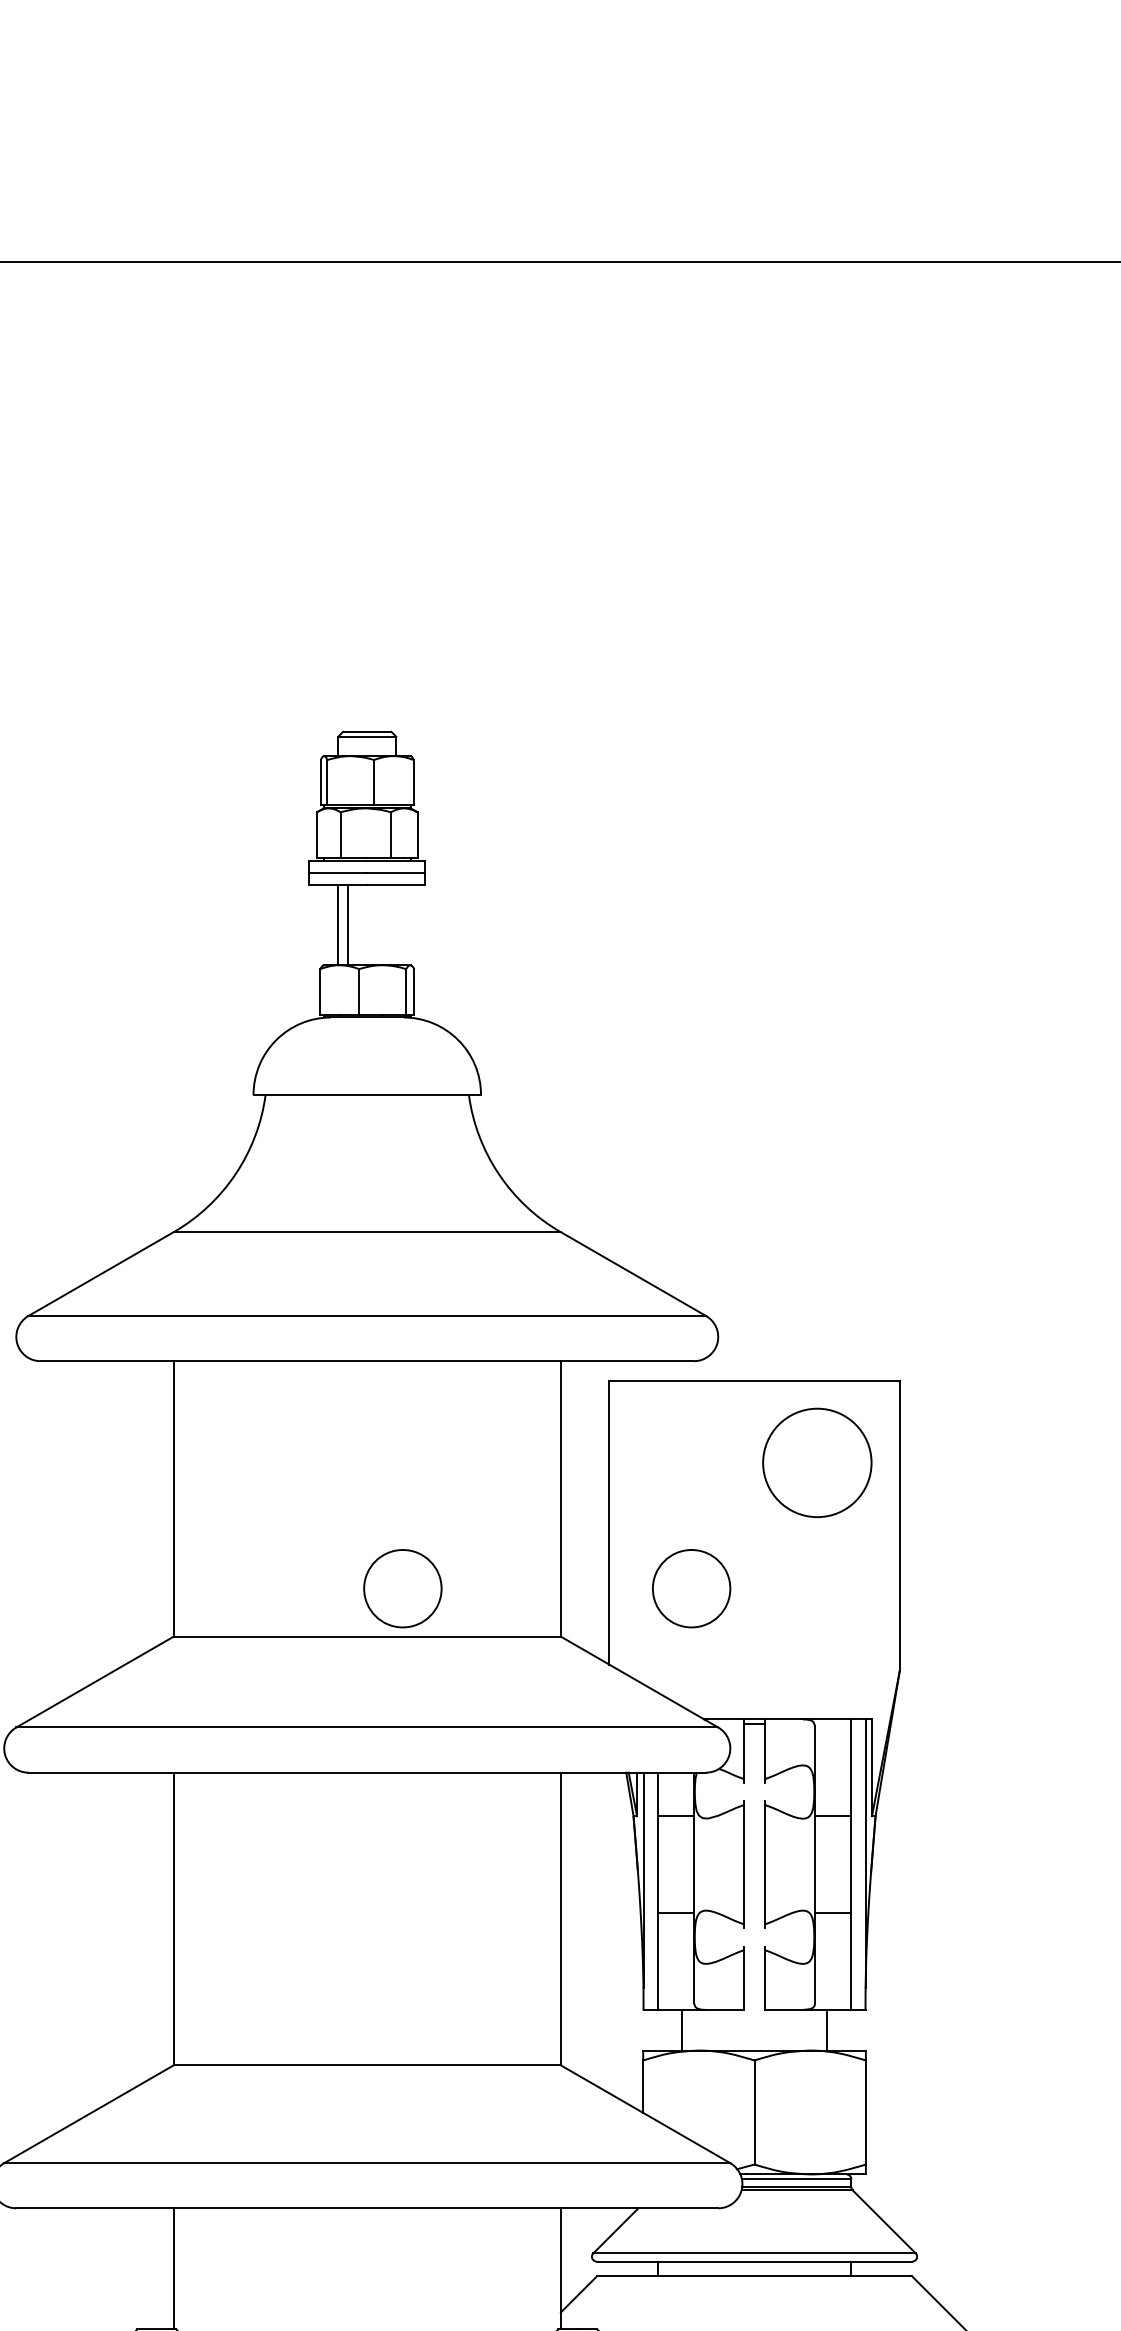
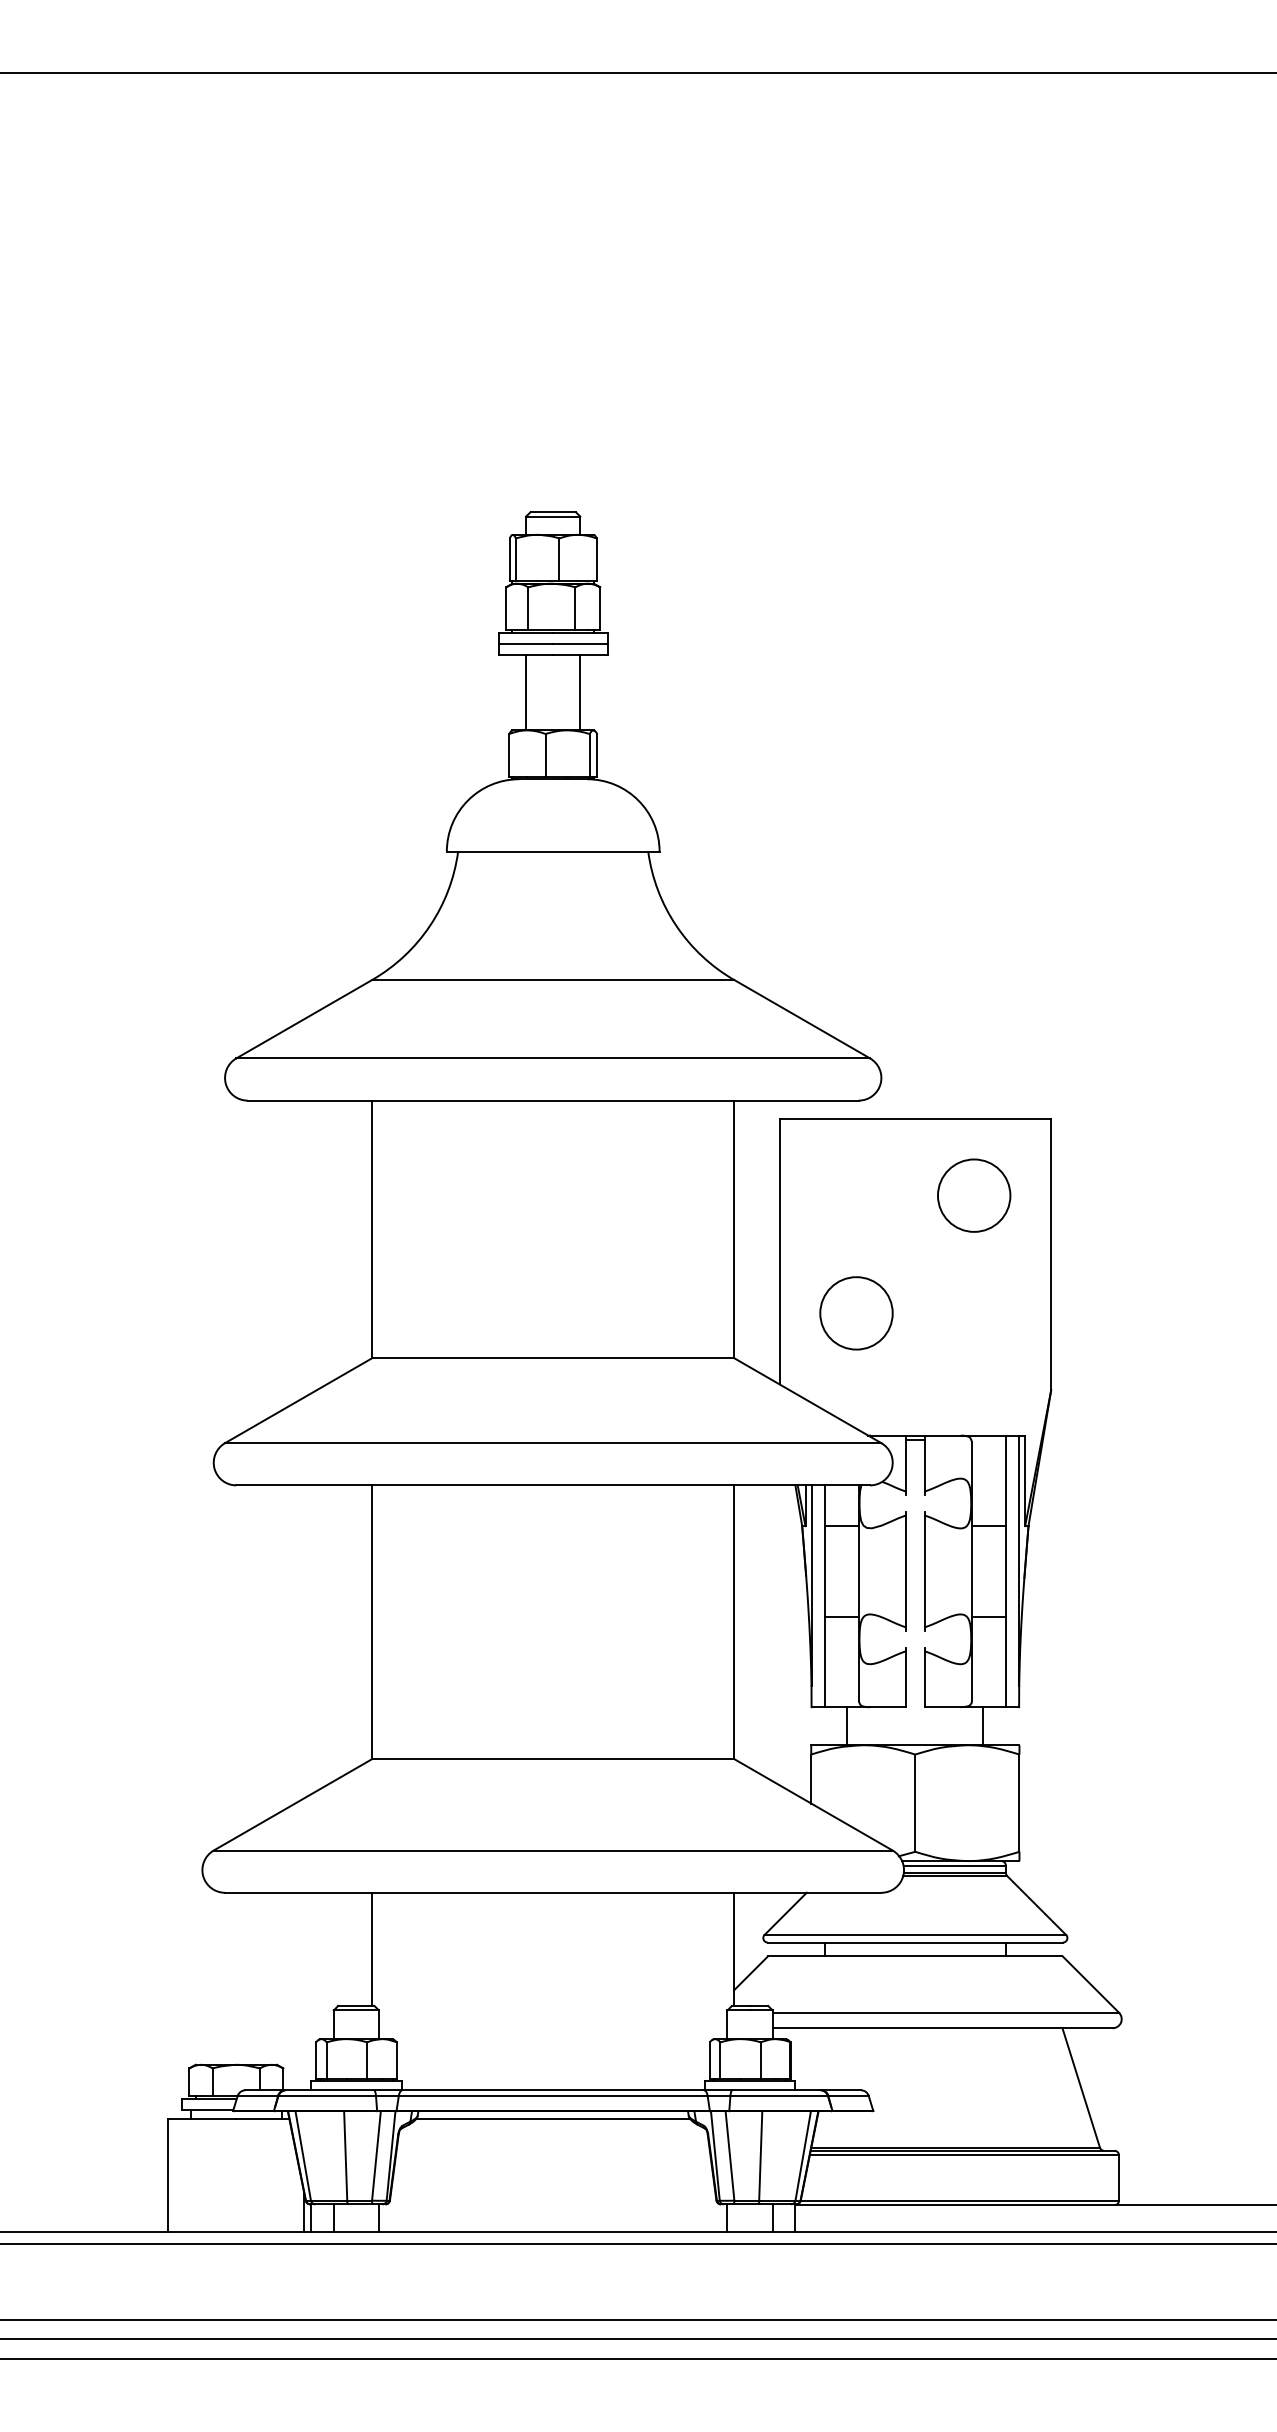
line: (348, 924) -> (580, 692), moved
circle: (817, 1462) -> (974, 1195), size x0.71
circle: (402, 1588) -> (586, 1313), removed

